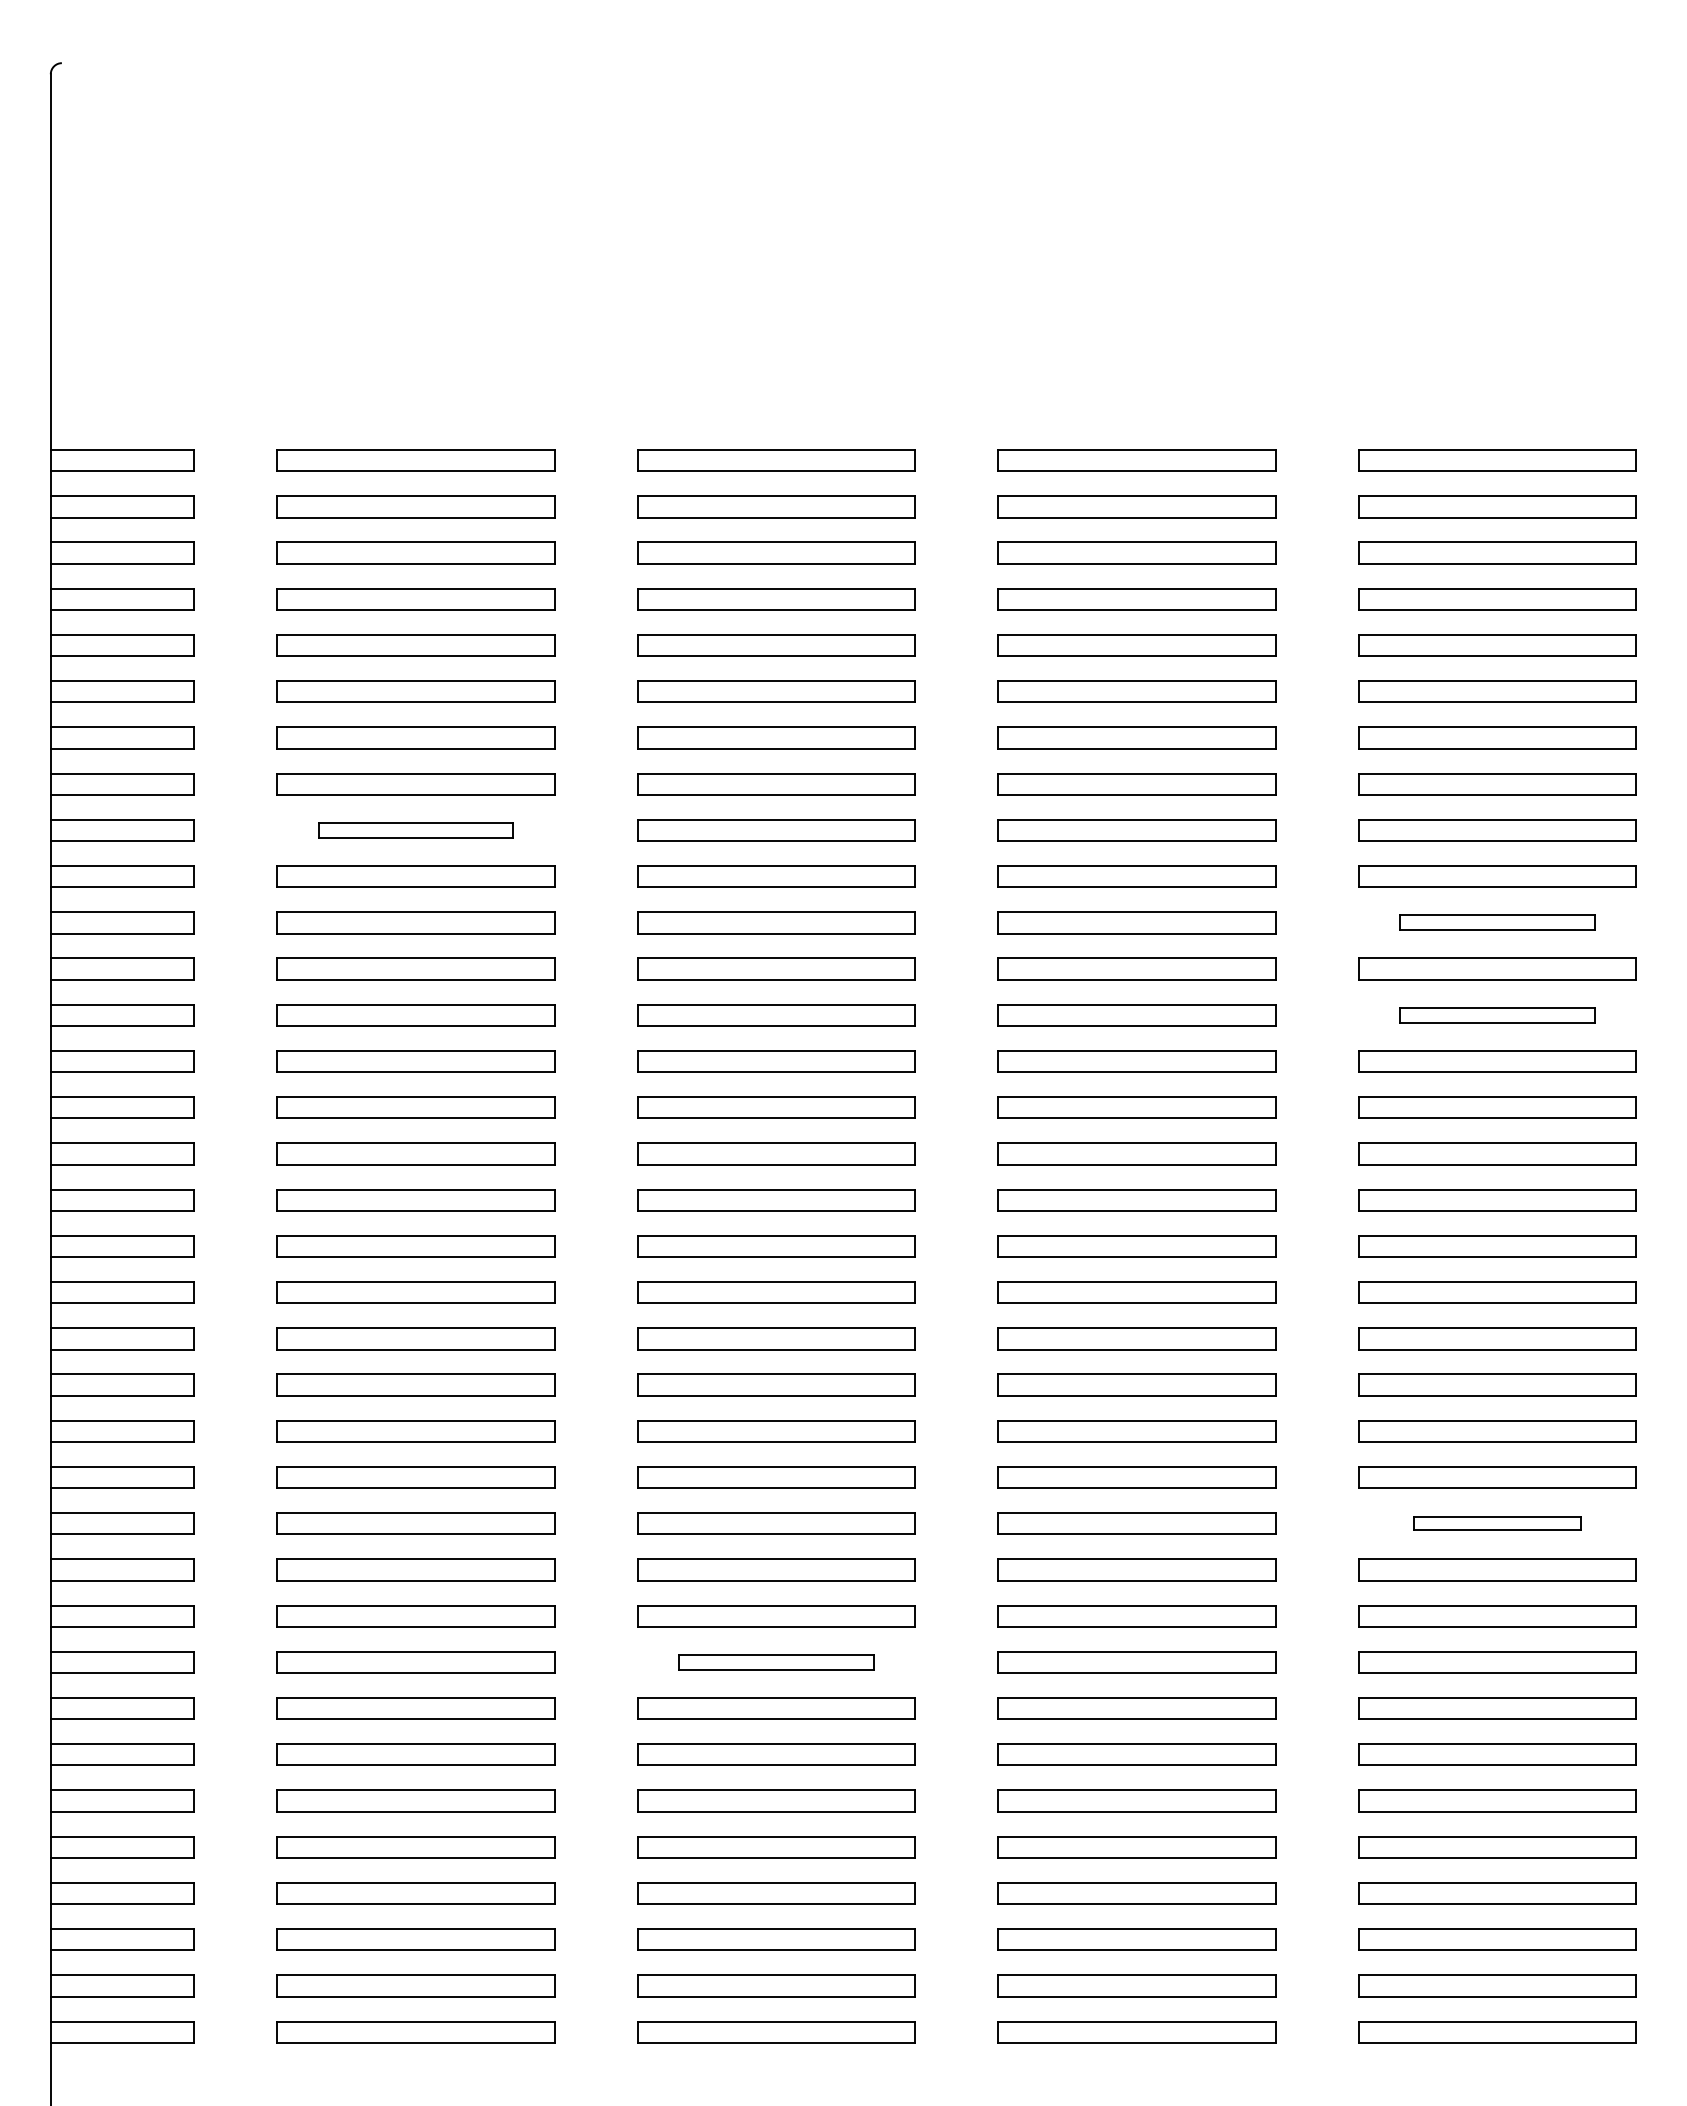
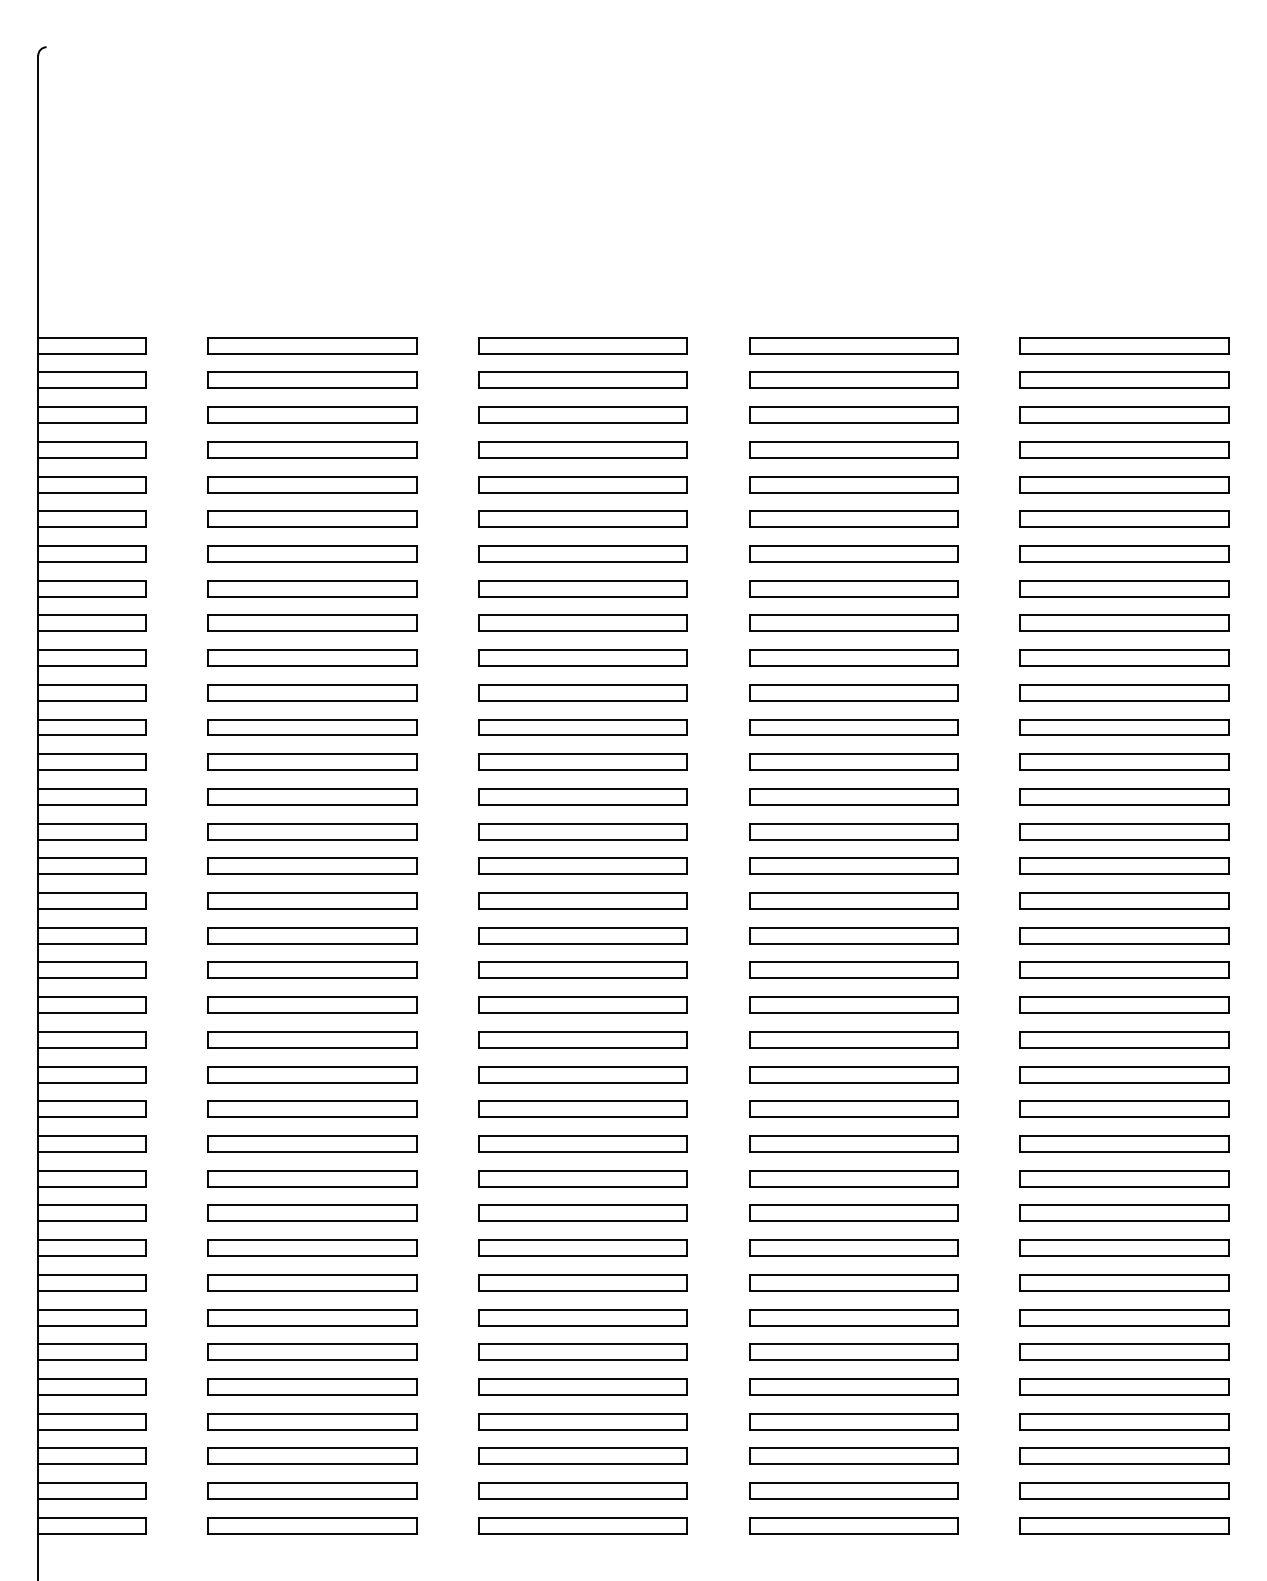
part: (415, 830) -> (312, 623), size x1.43
part: (1497, 922) -> (1124, 692), size x1.43
part: (1497, 1015) -> (1124, 762), size x1.43
part: (1497, 1523) -> (1124, 1143), size x1.67
part: (776, 1662) -> (583, 1248), size x1.43

